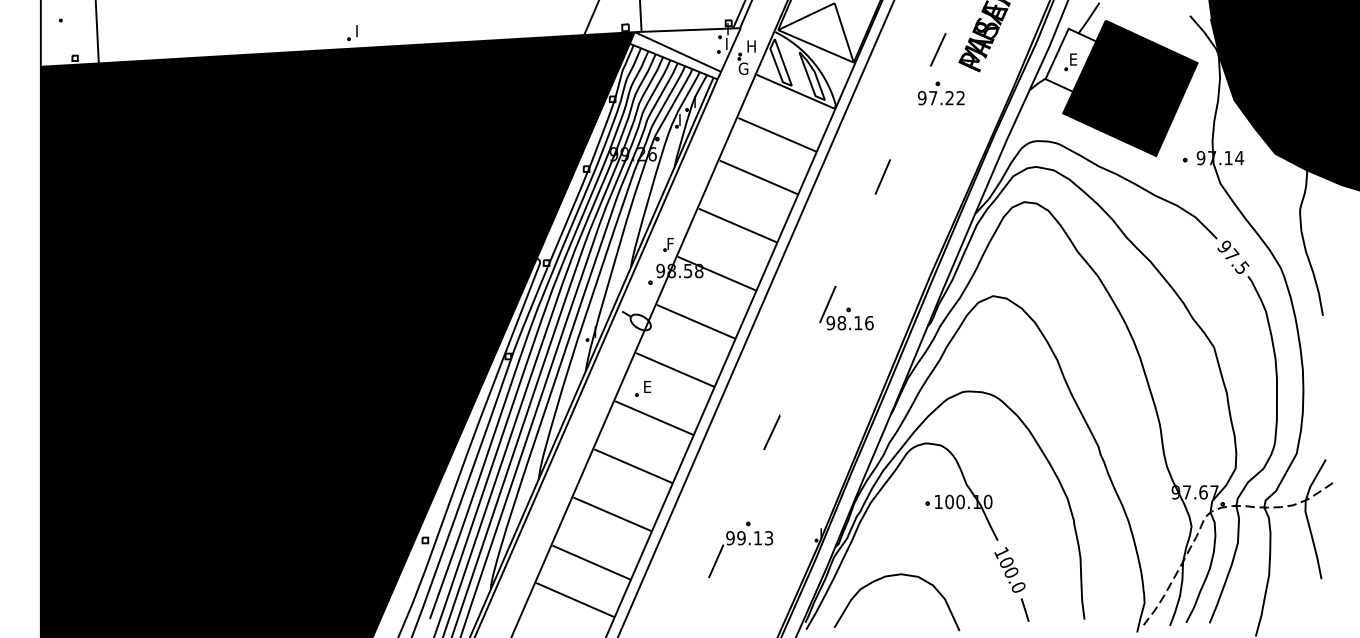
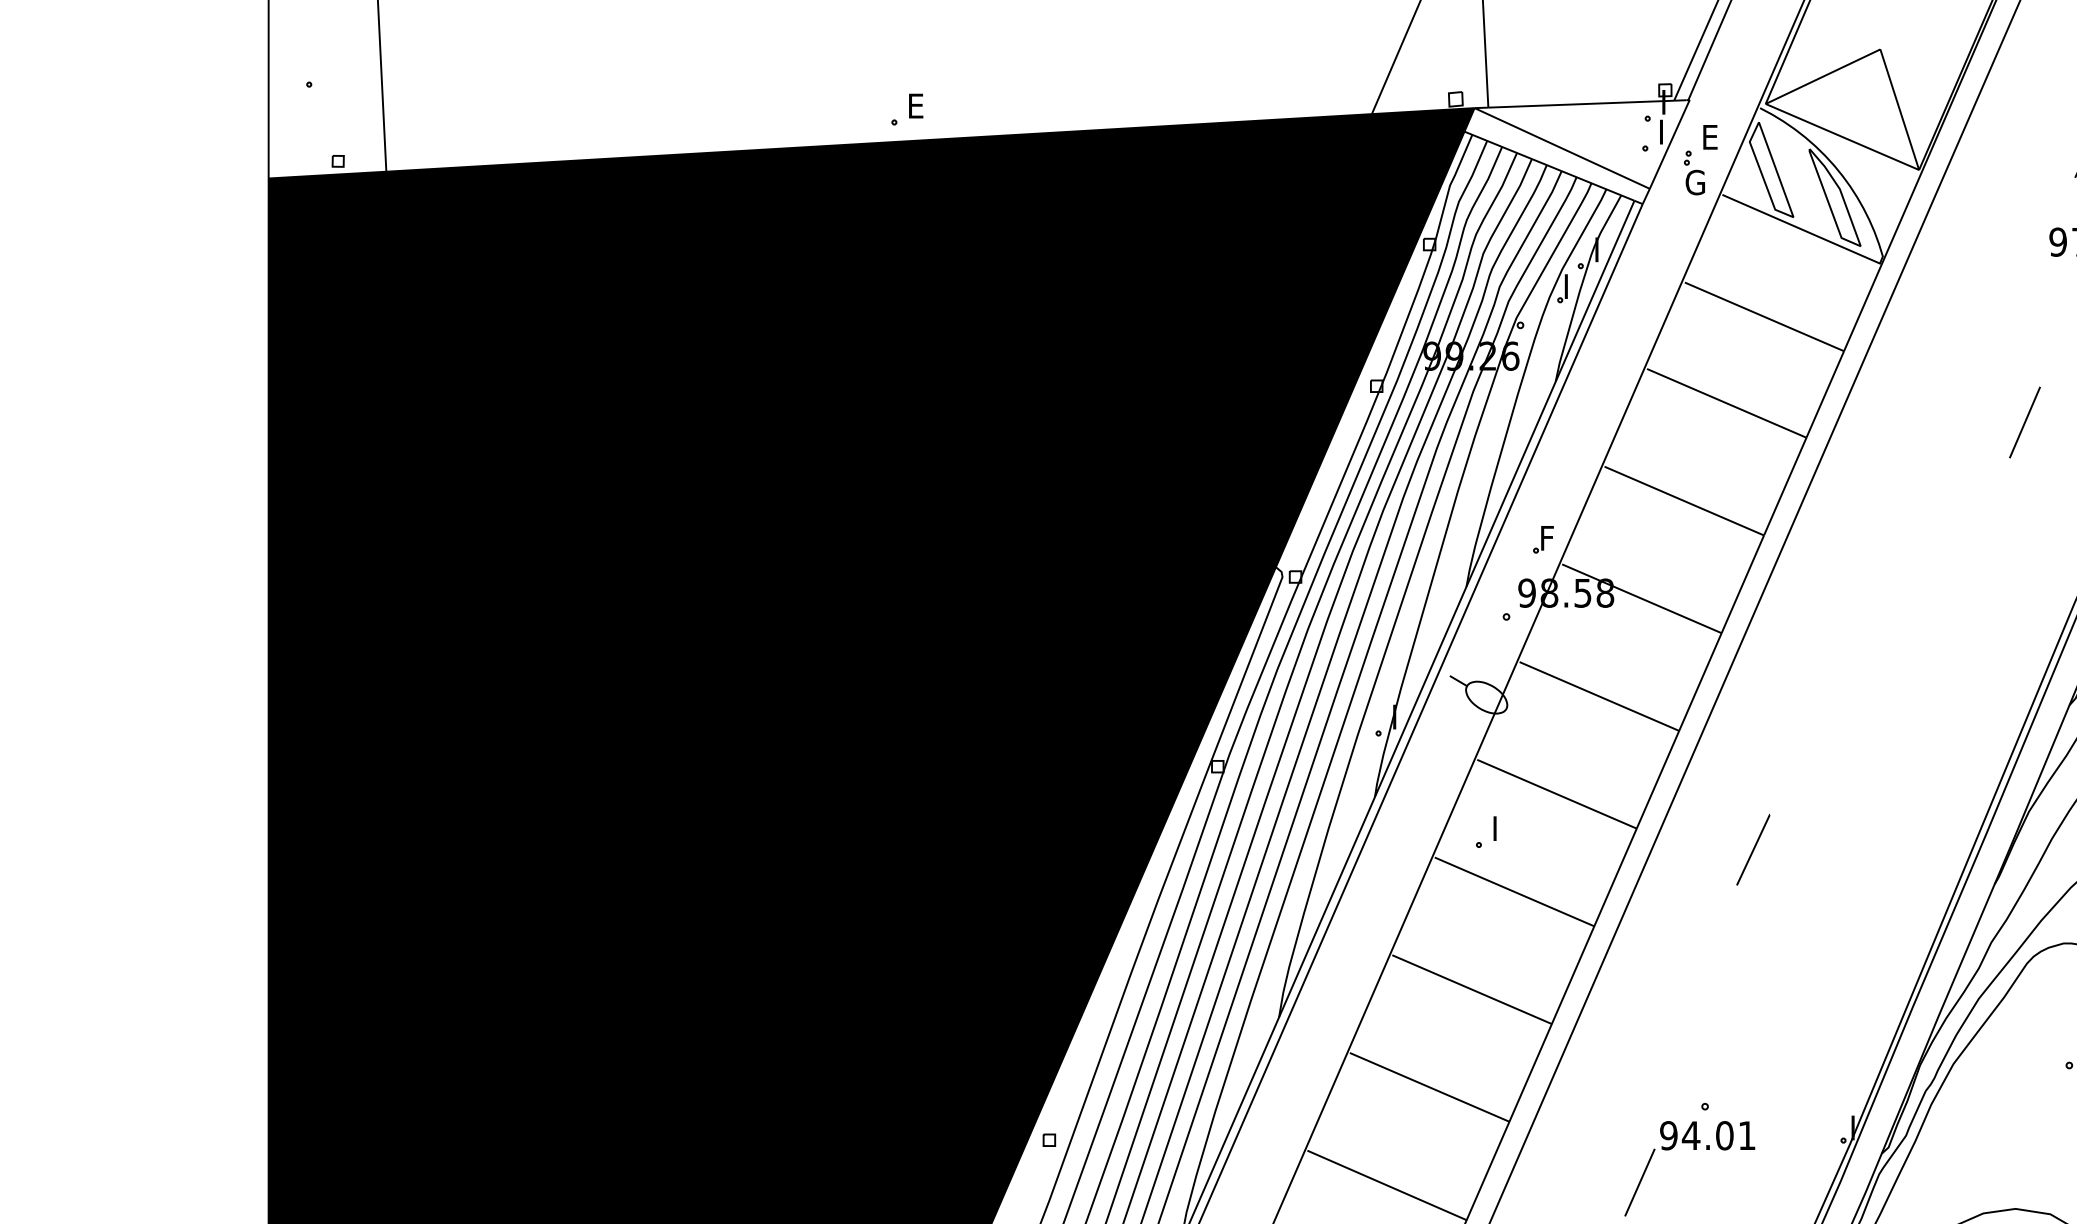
text: (360, 31) -> (917, 106), I -> E
text: (752, 46) -> (1713, 137), H -> E
line: (882, 176) -> (2024, 421), moved
part: (846, 308) -> (1904, 669), removed
text: (648, 386) -> (1502, 827), E -> I
line: (771, 432) -> (1752, 849), moved
text: (754, 538) -> (1717, 1136), 99.13 -> 94.01

